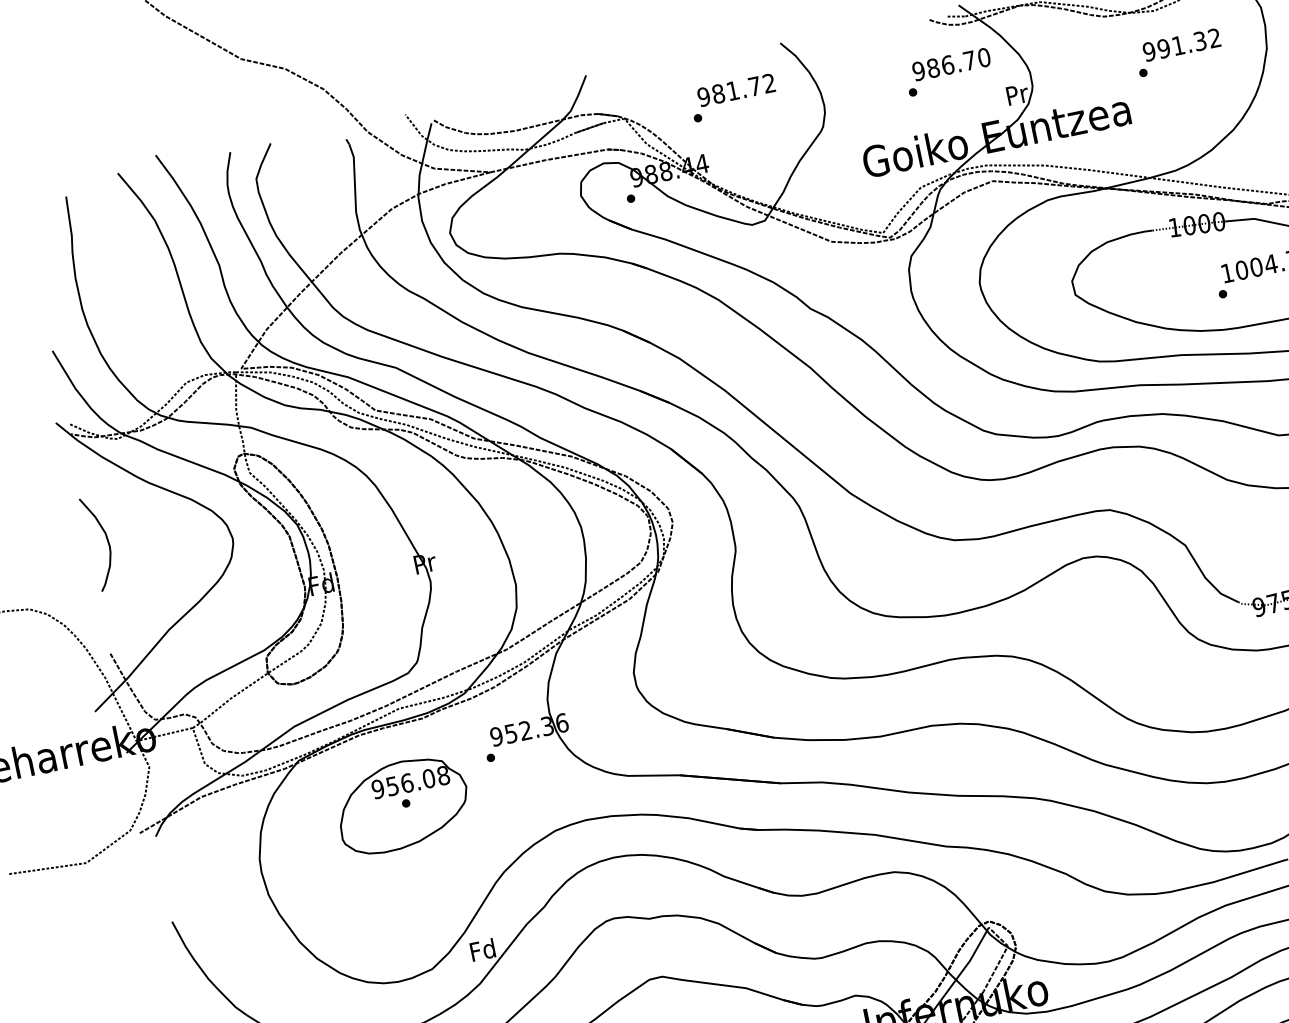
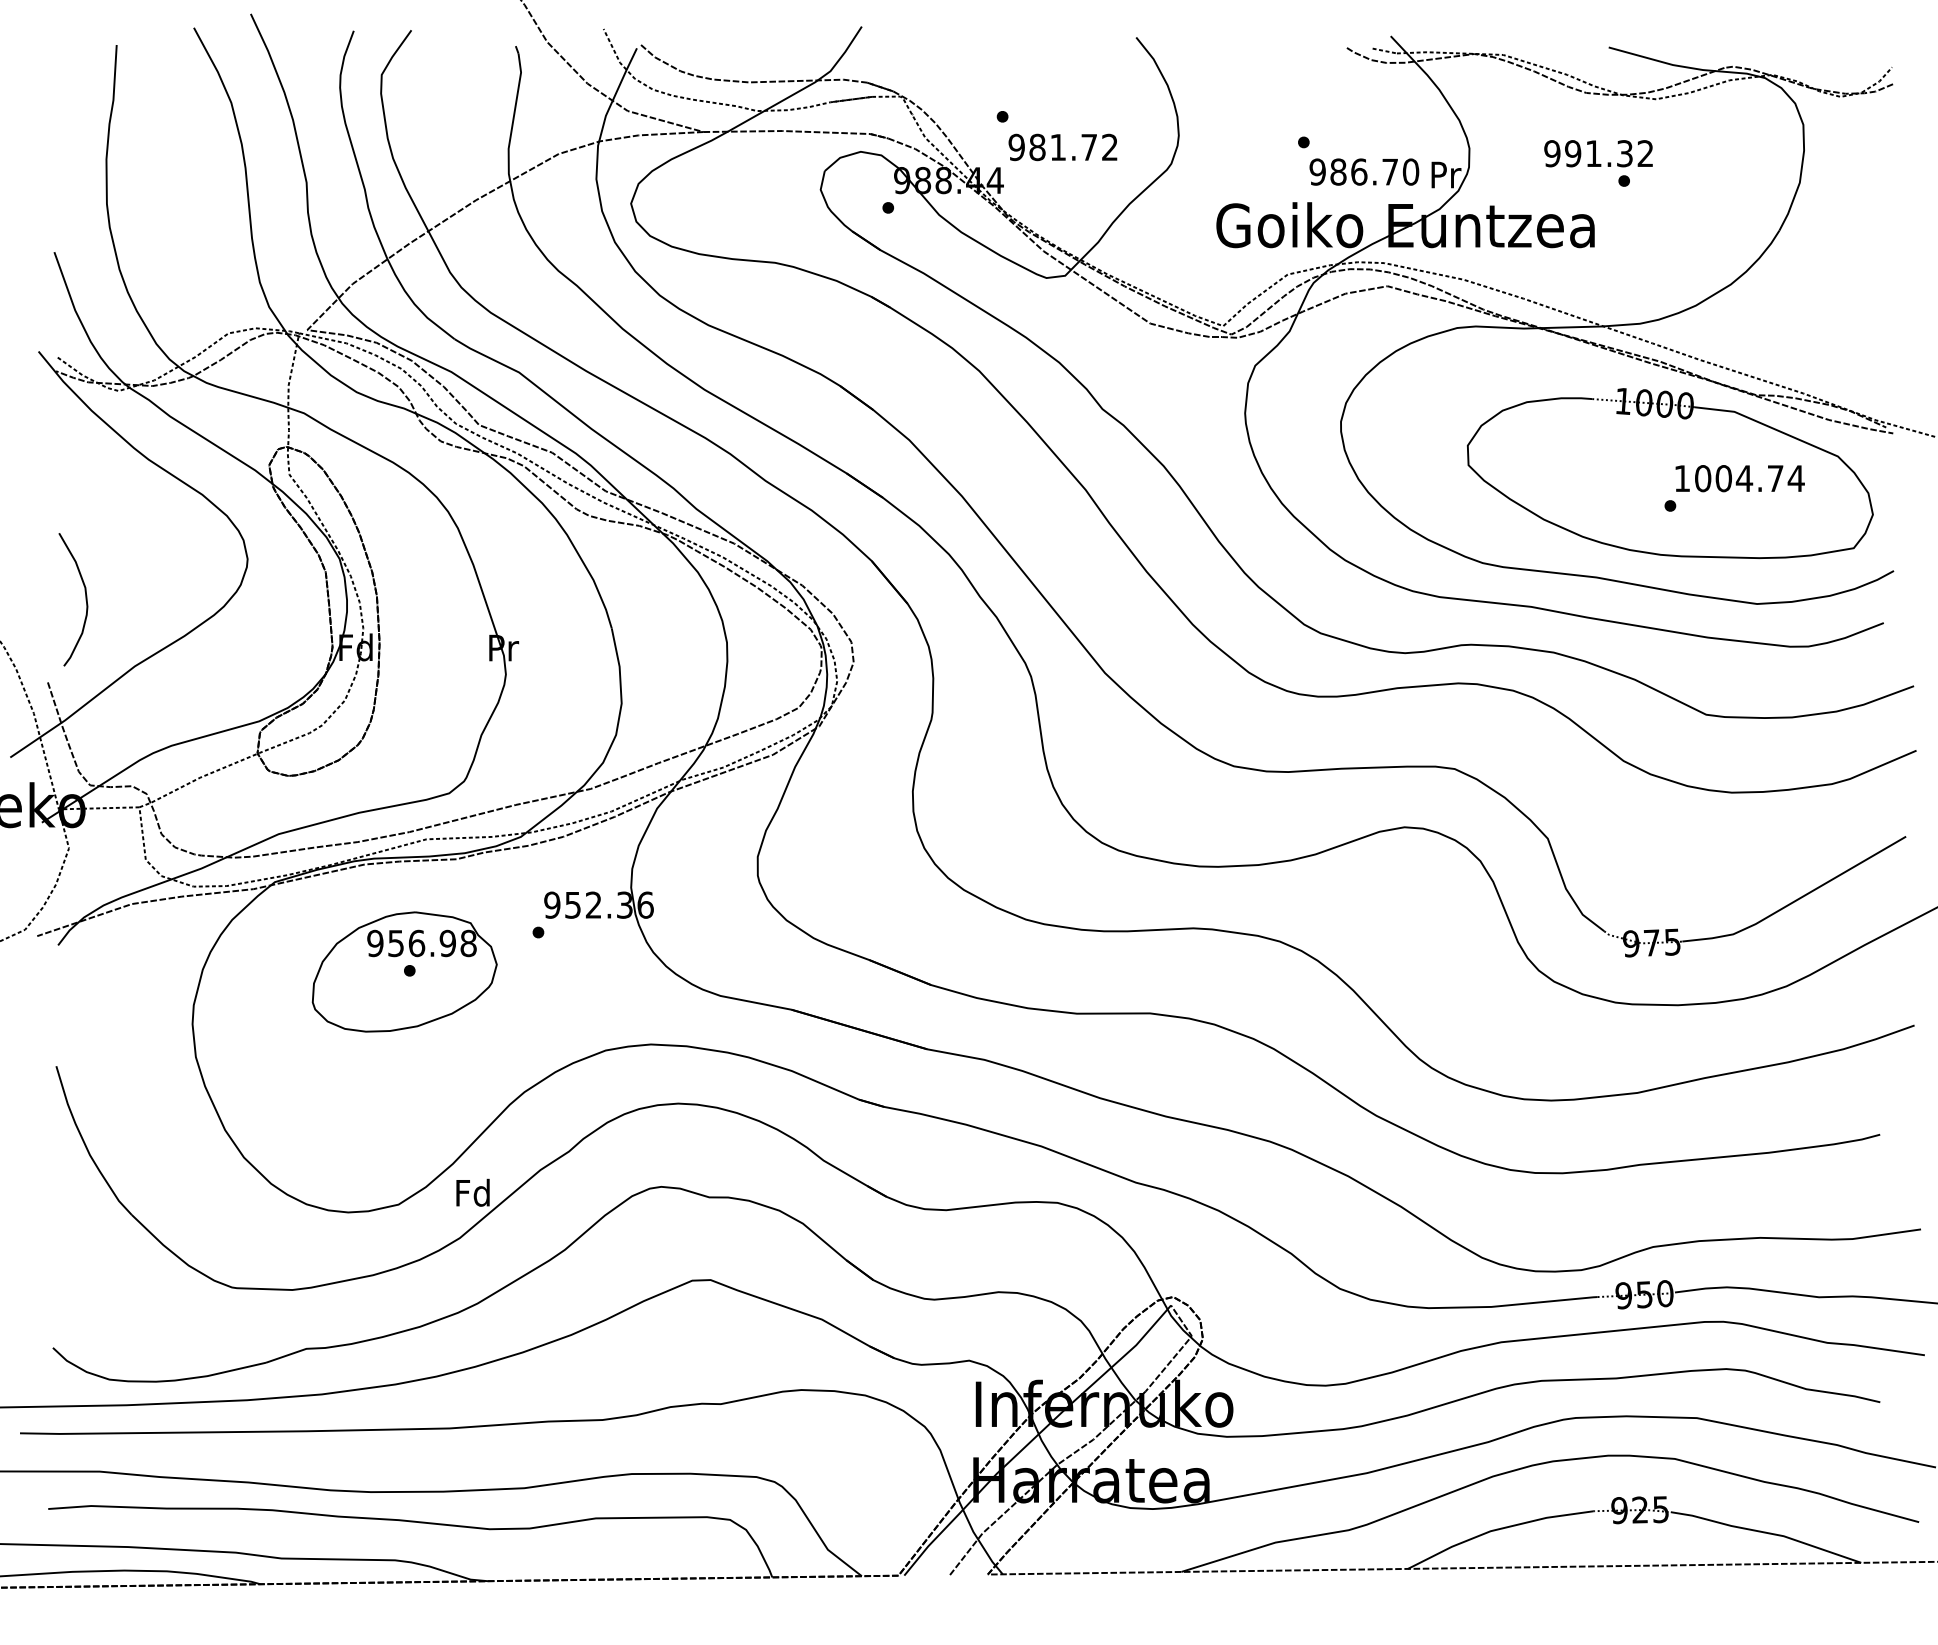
text: (1181, 44) -> (1598, 153), moved
text: (951, 64) -> (1364, 171), moved
text: (736, 90) -> (1062, 147), moved
curve: (107, 541) -> (85, 599), moved
text: (428, 778) -> (447, 943), 956.08 -> 956.98

